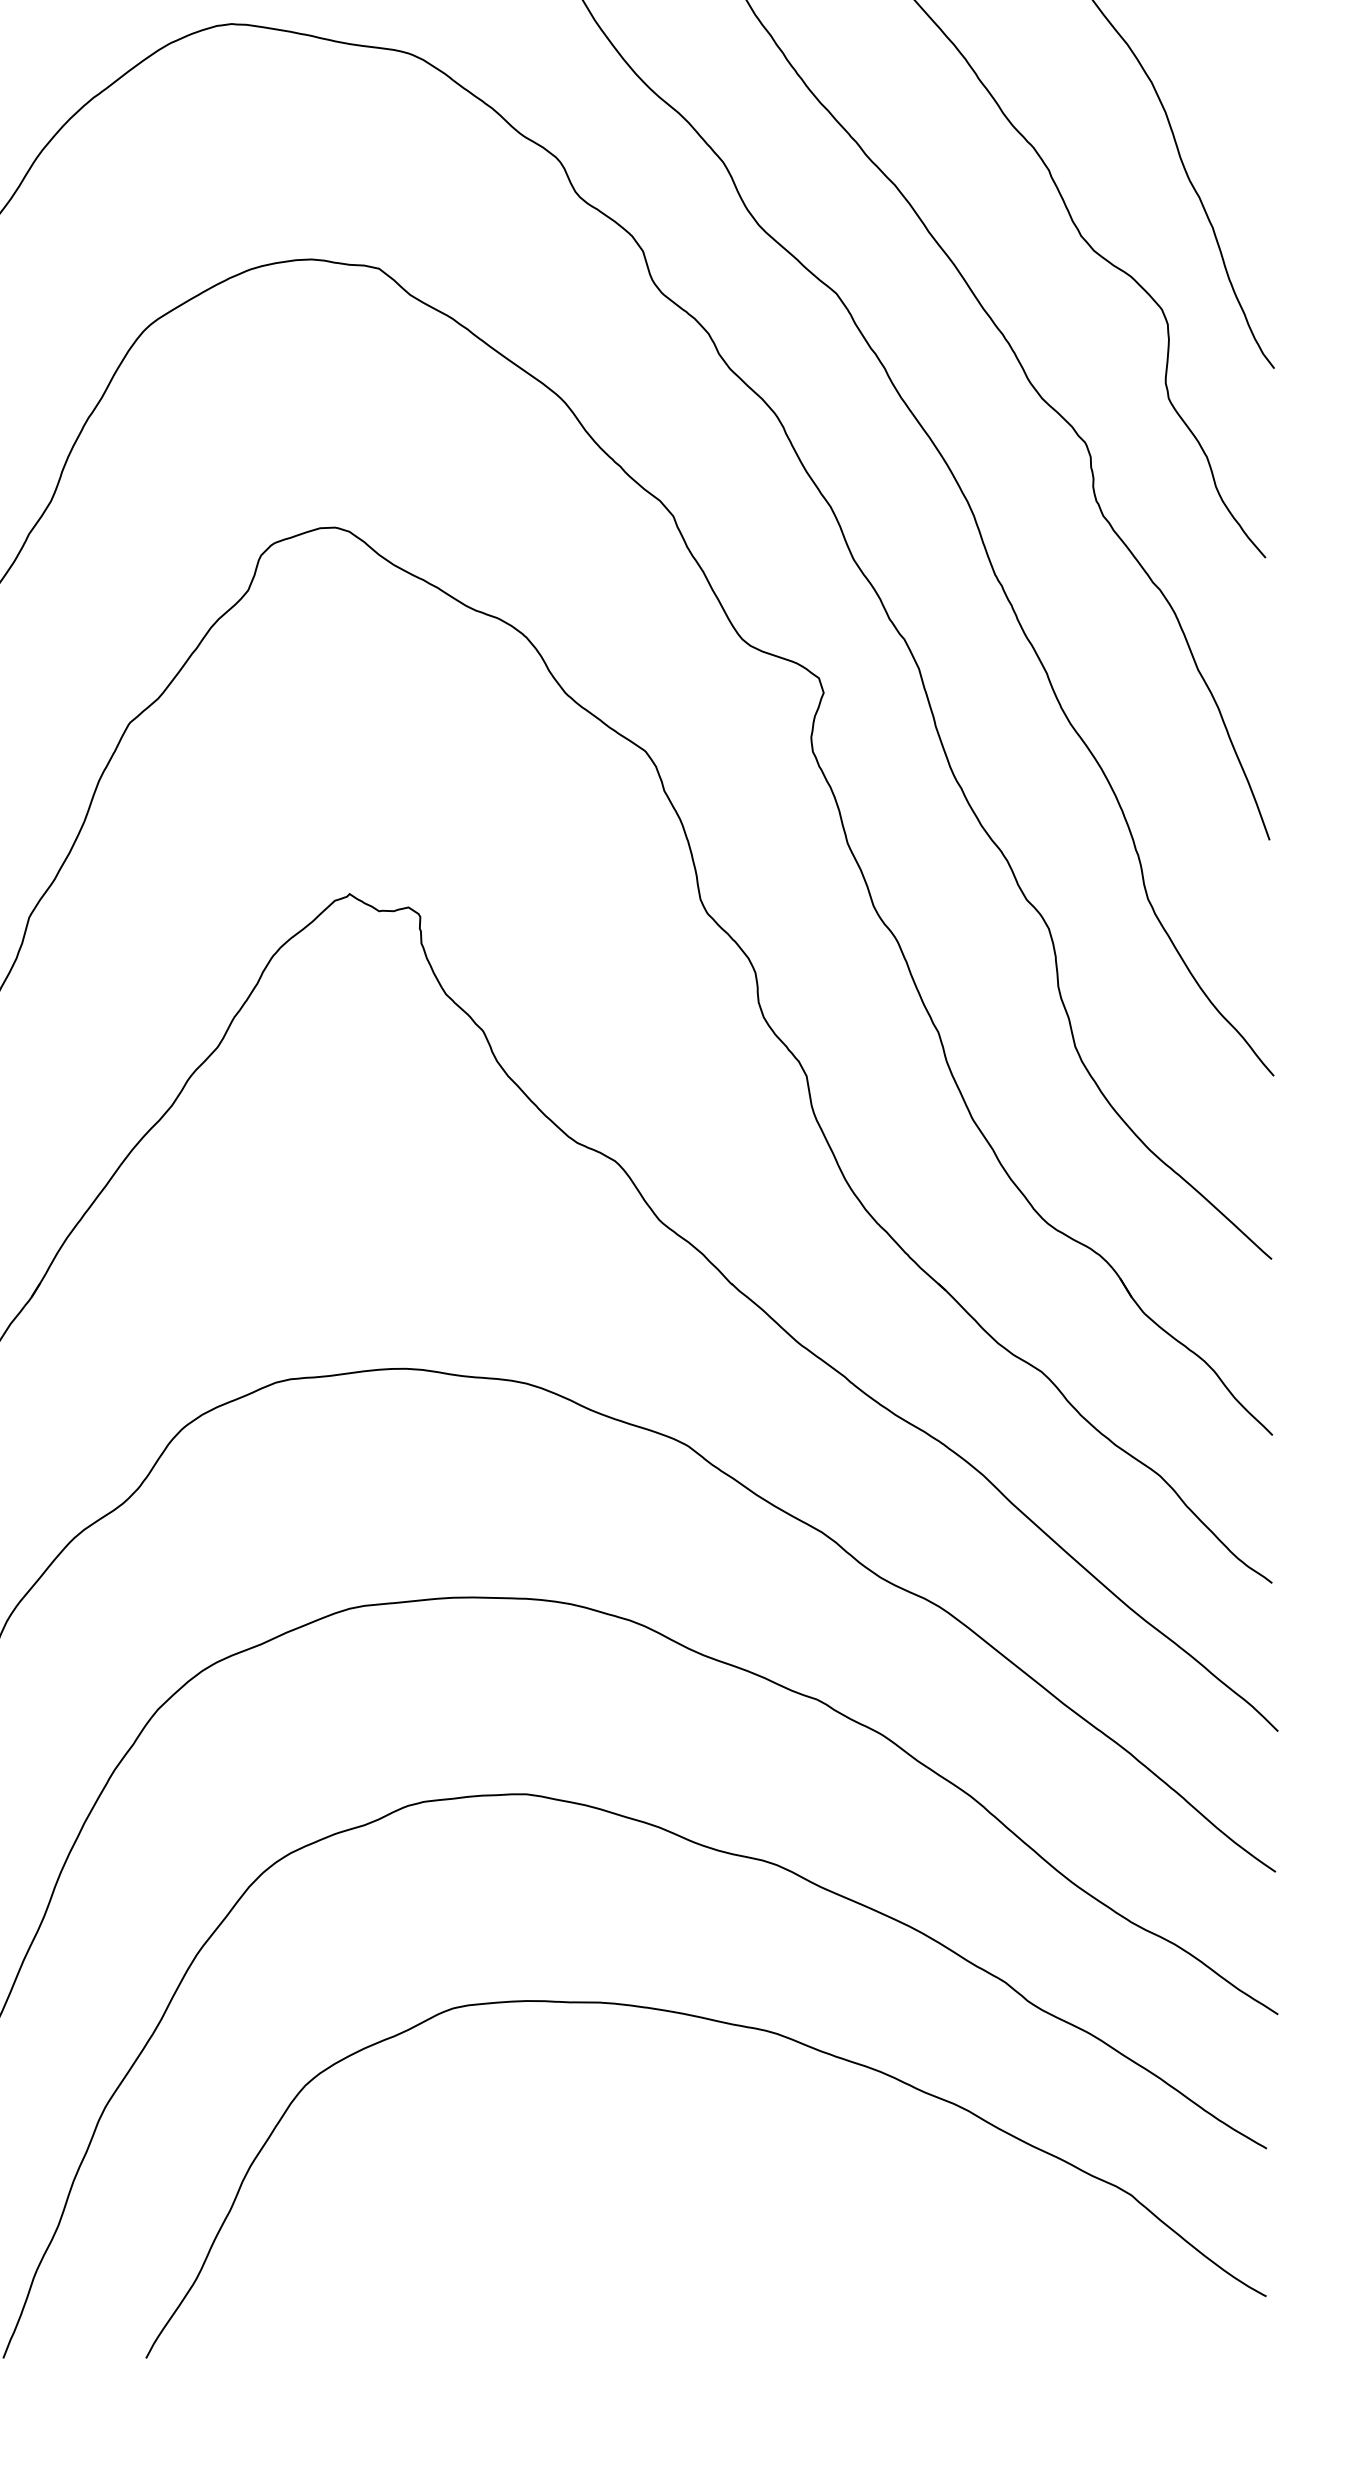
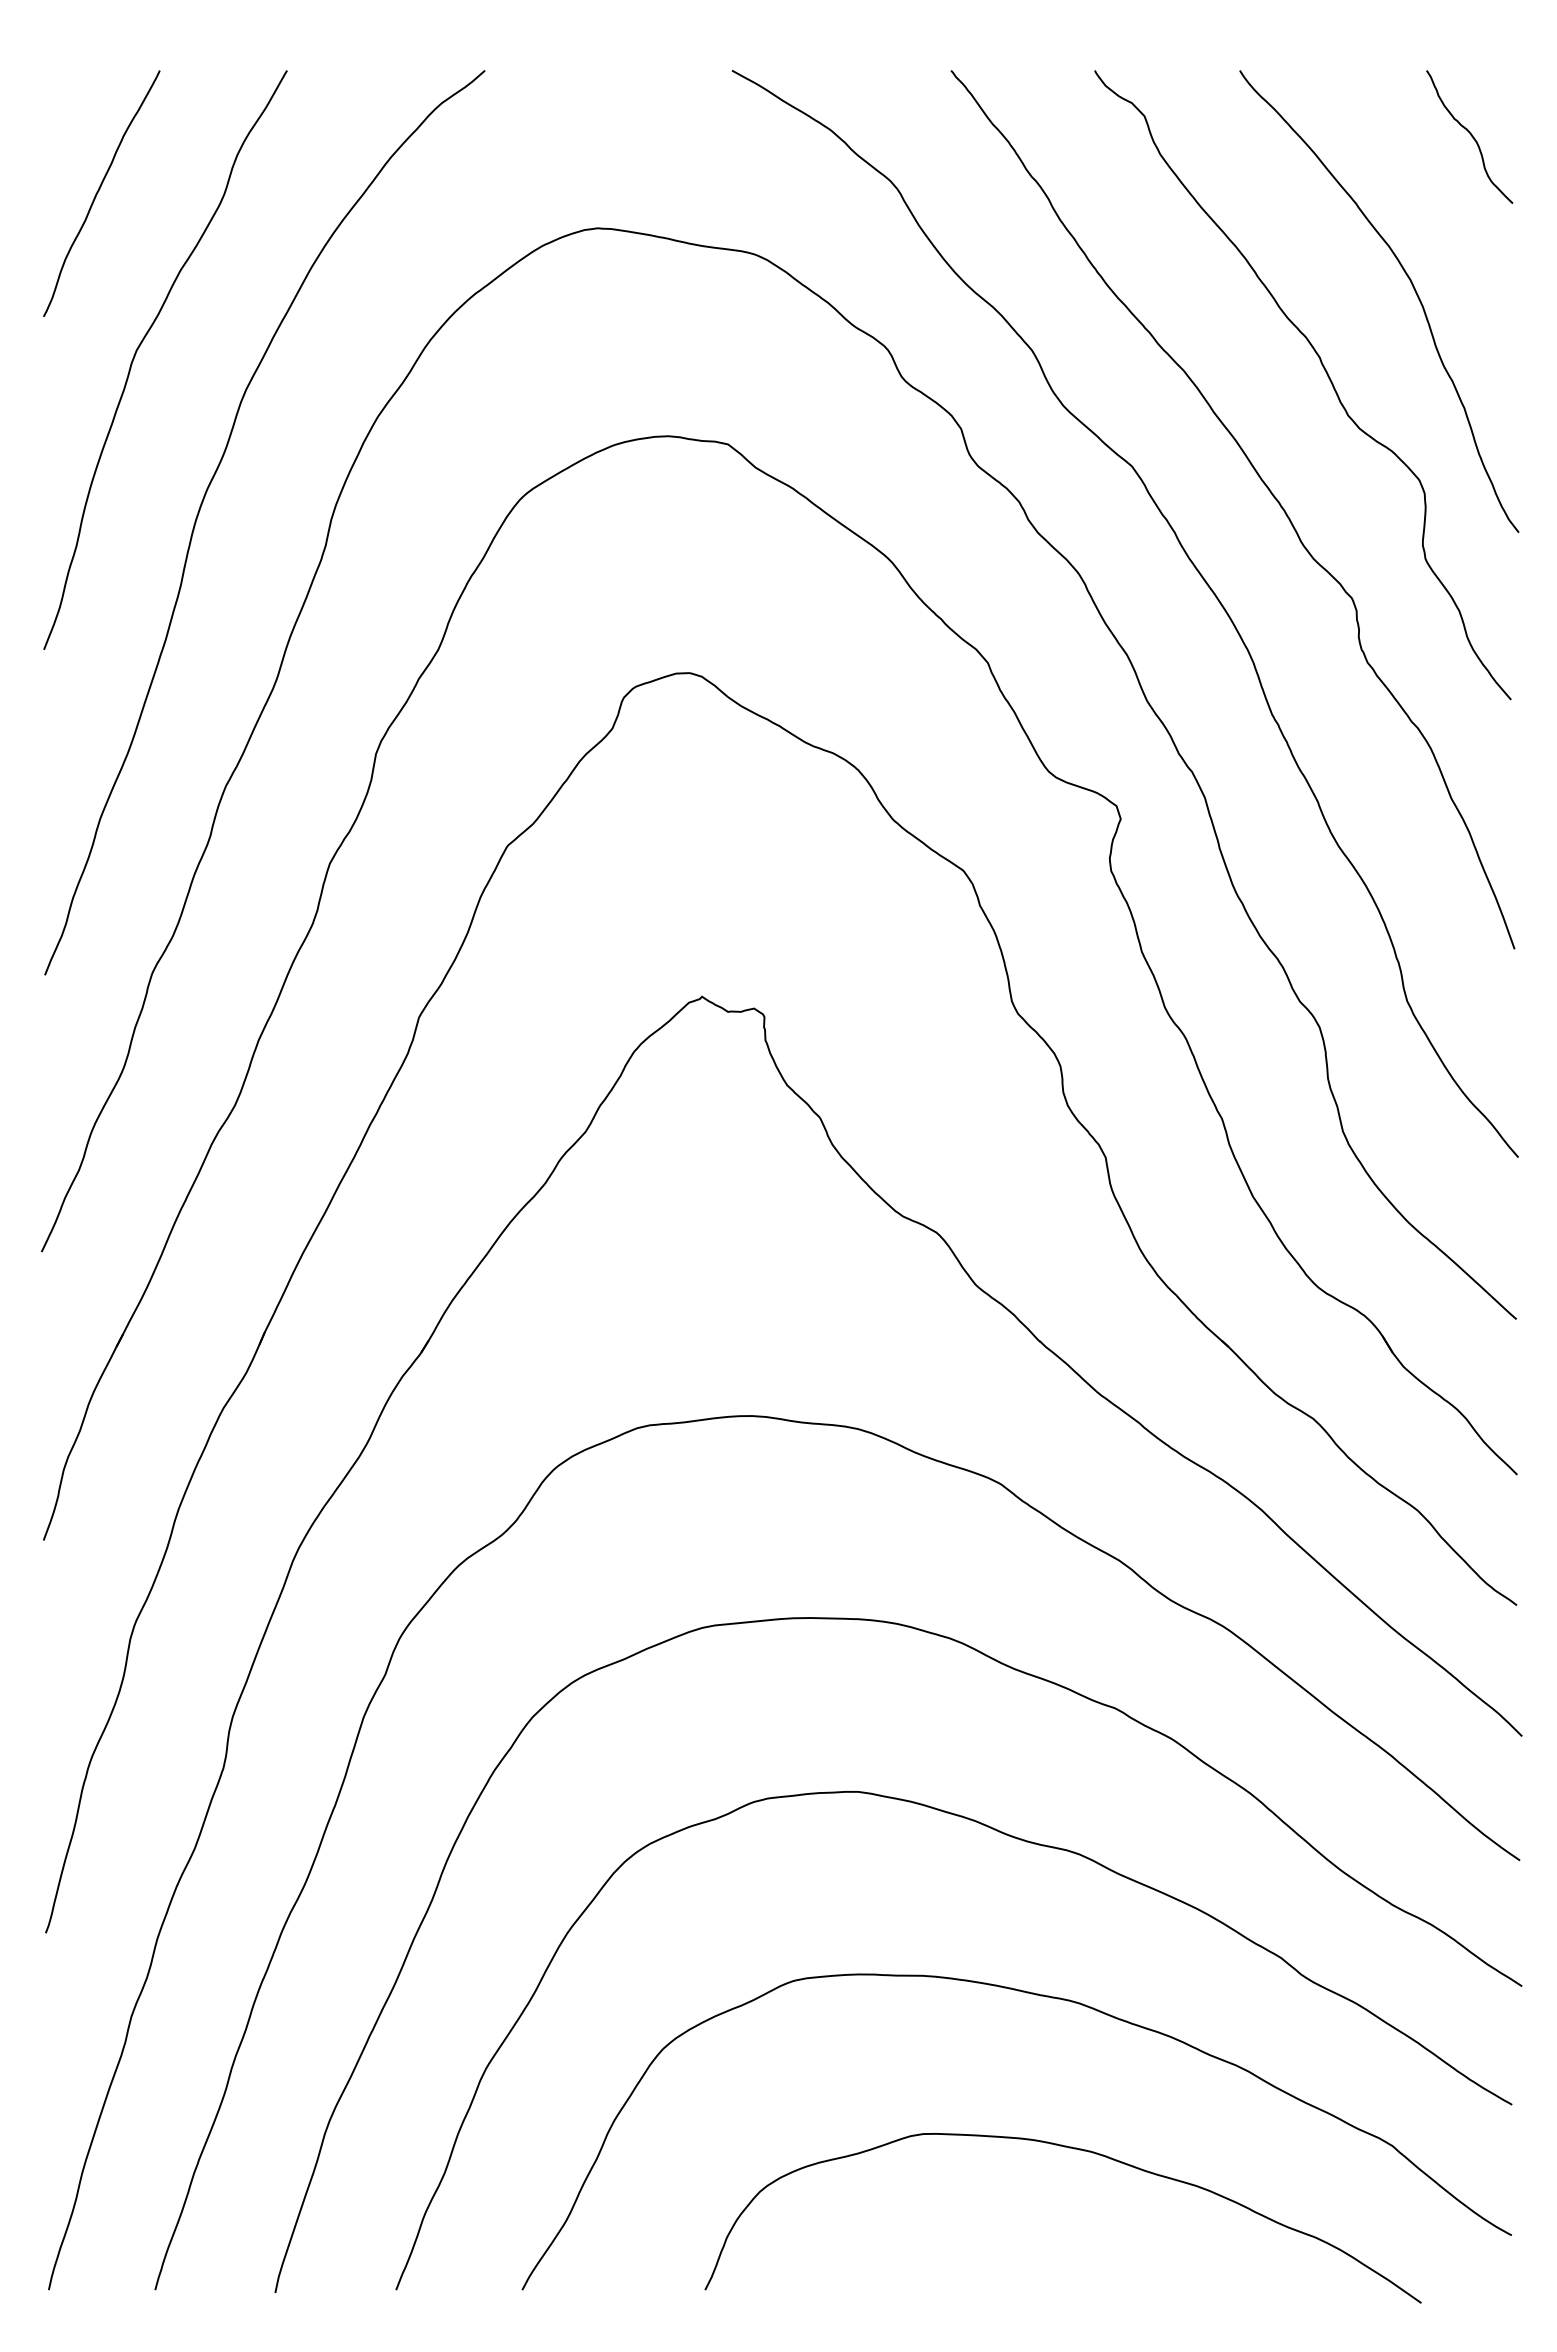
curve: (771, 2199) -> (1074, 2149), added

